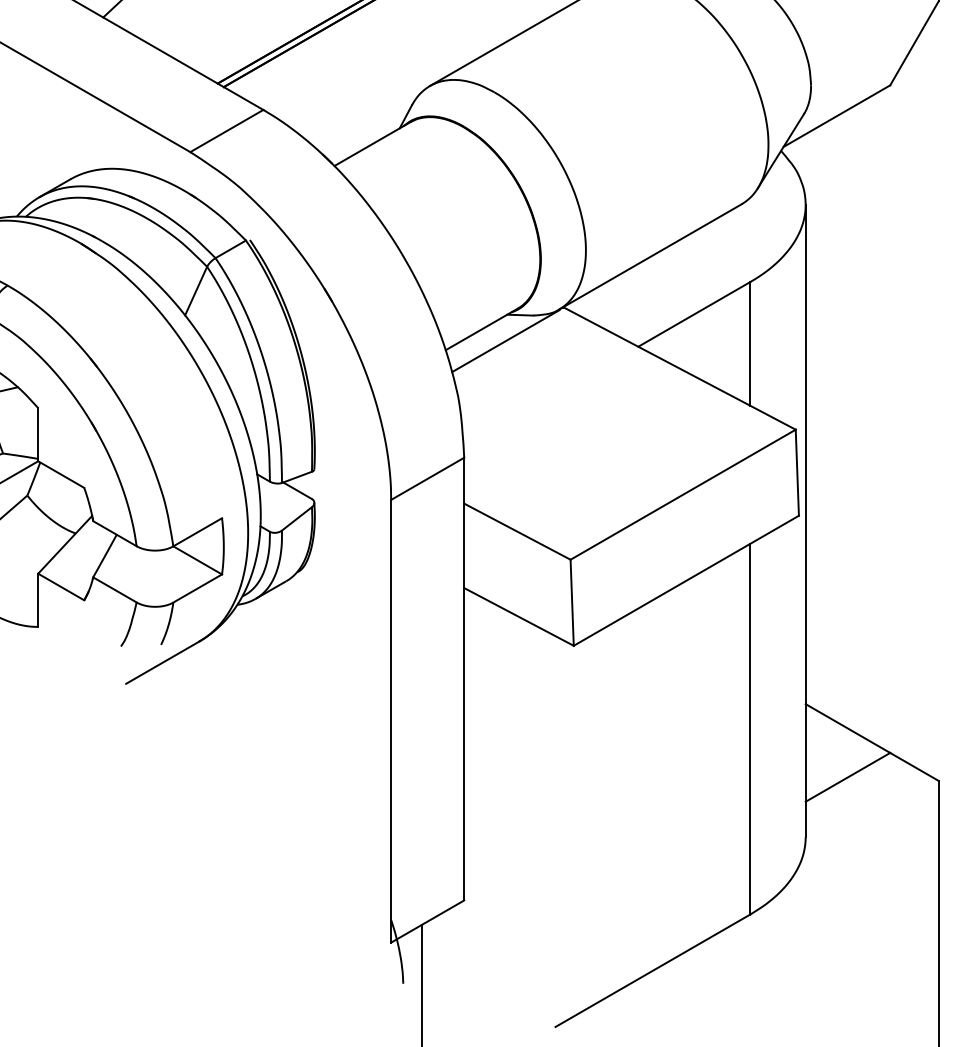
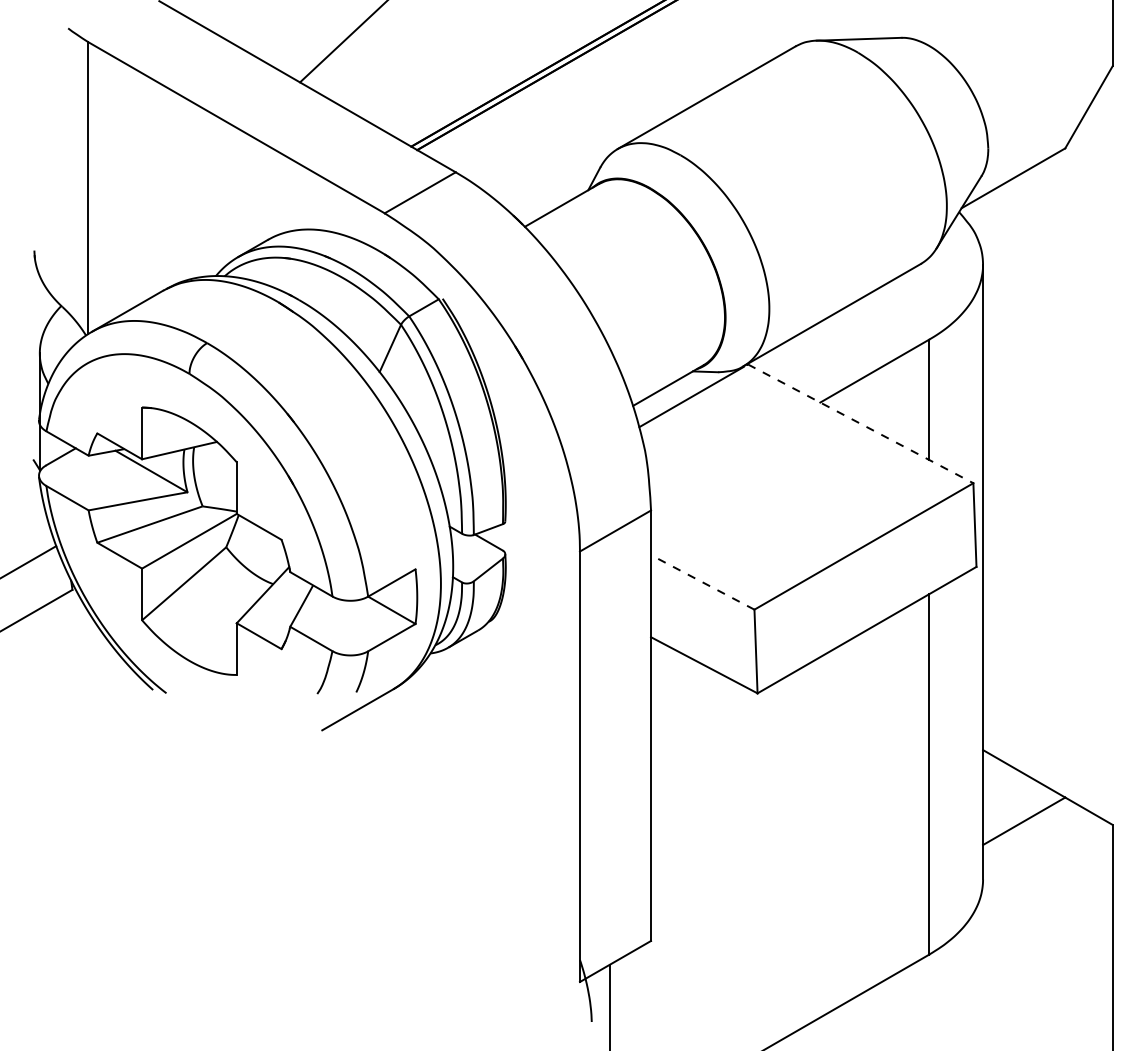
line: (680, 369) -> (861, 424), solid -> dashed
line: (517, 531) -> (702, 582), solid -> dashed

